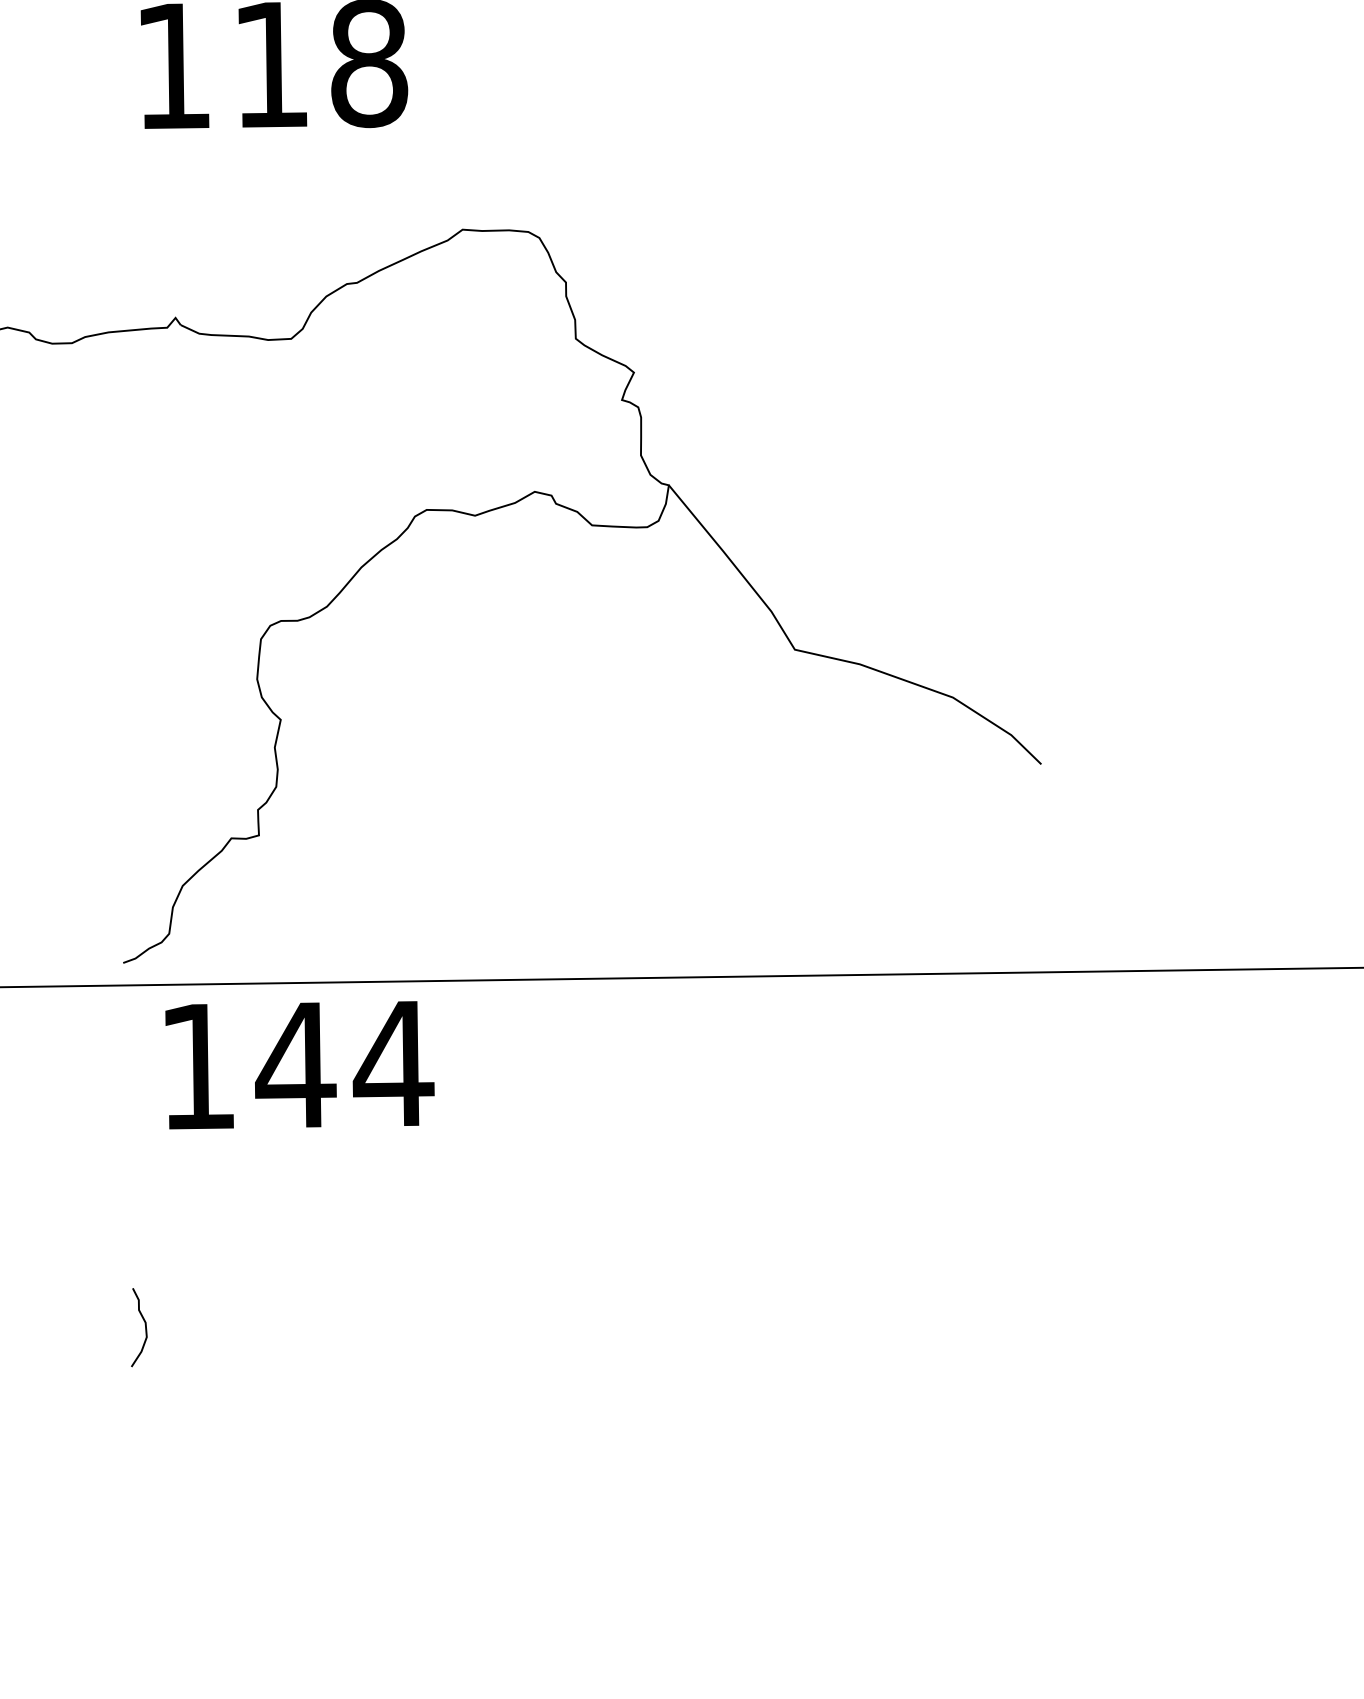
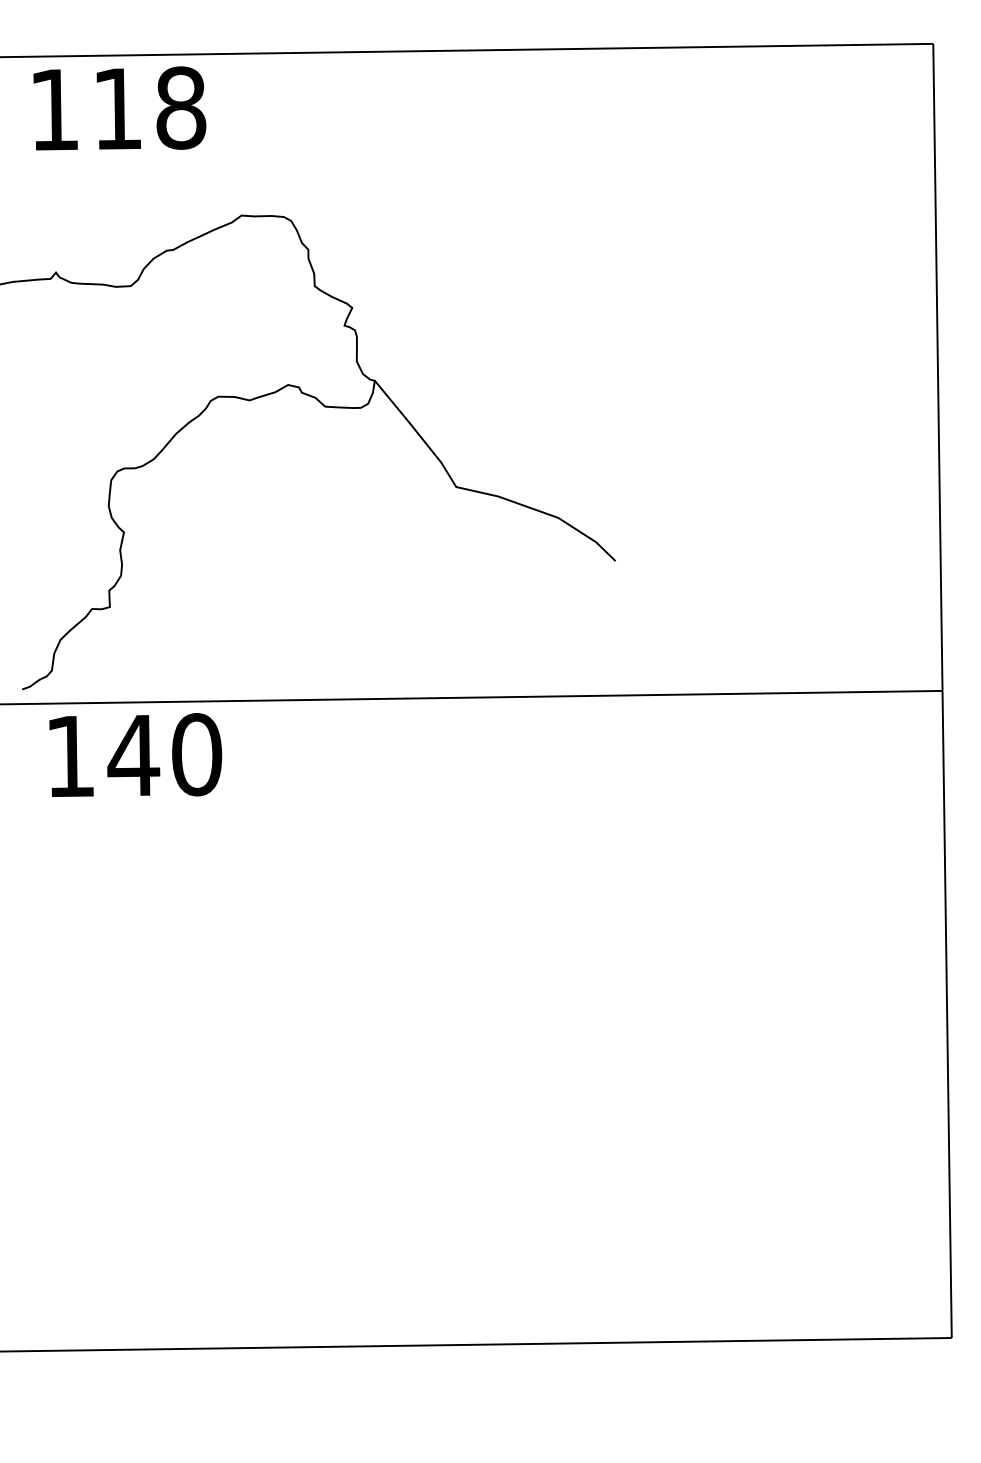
text: (392, 1063) -> (196, 754), 144 -> 140
curve: (143, 1325) -> (35, 923), removed

